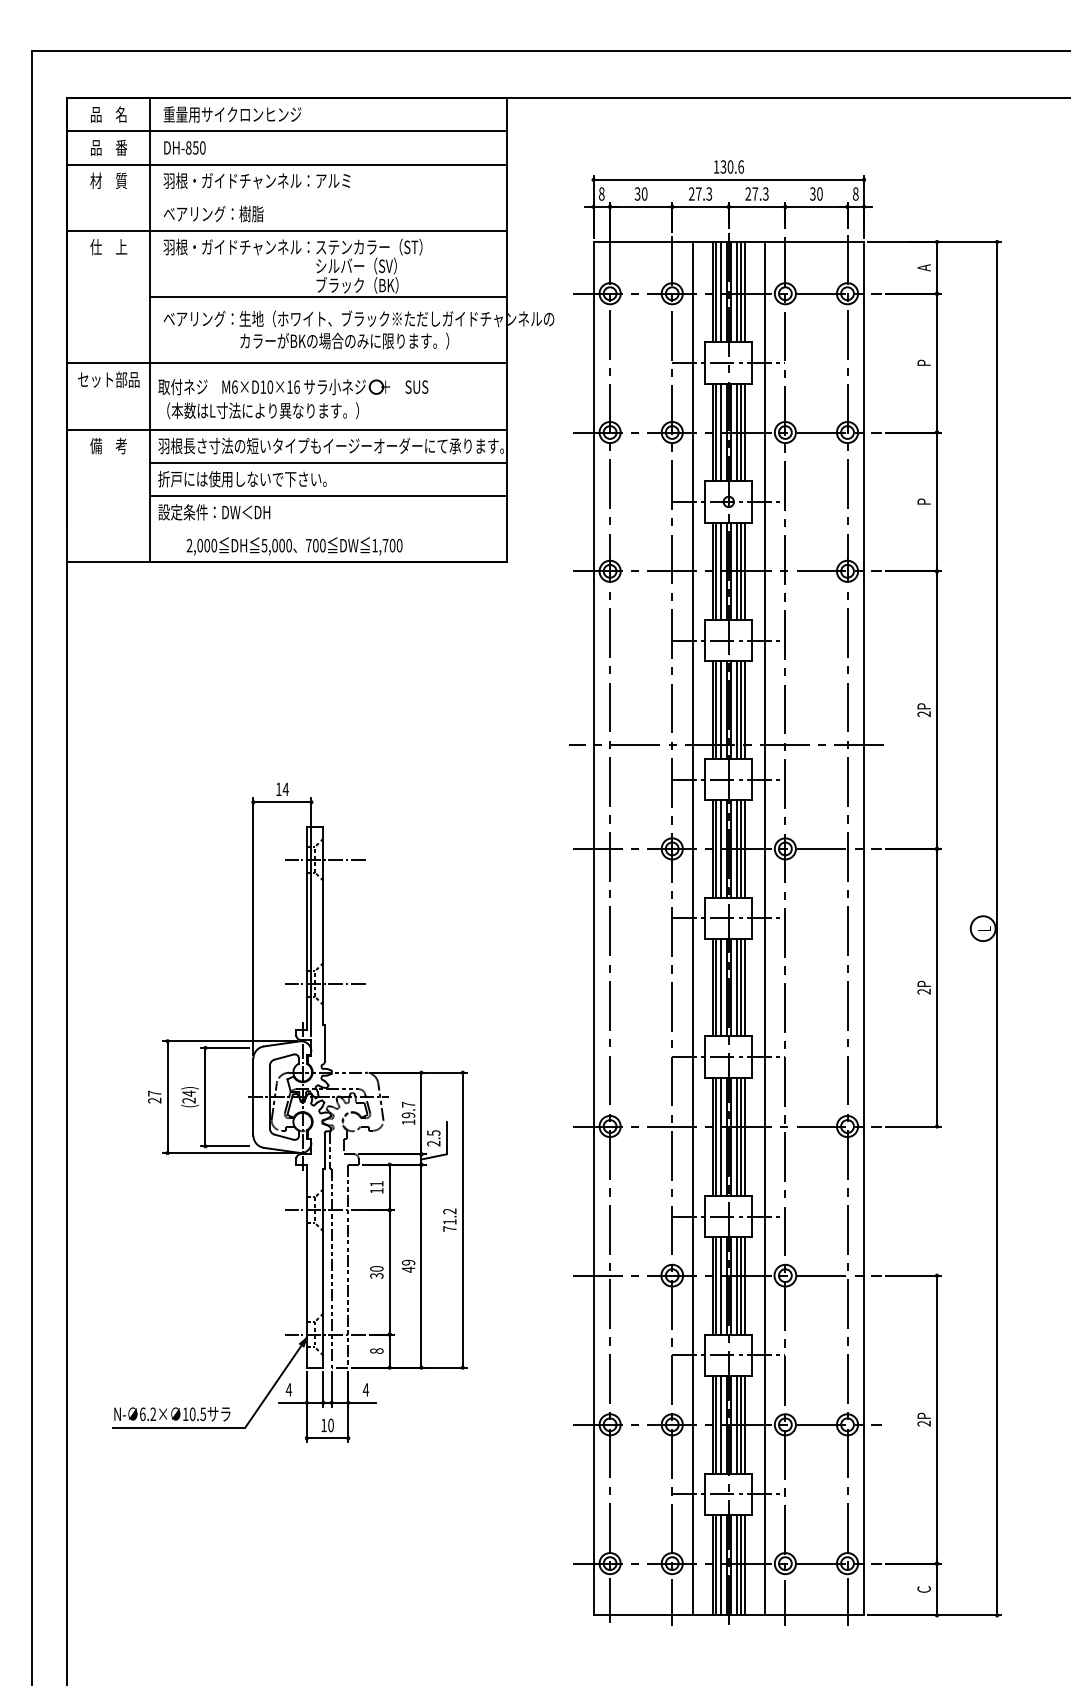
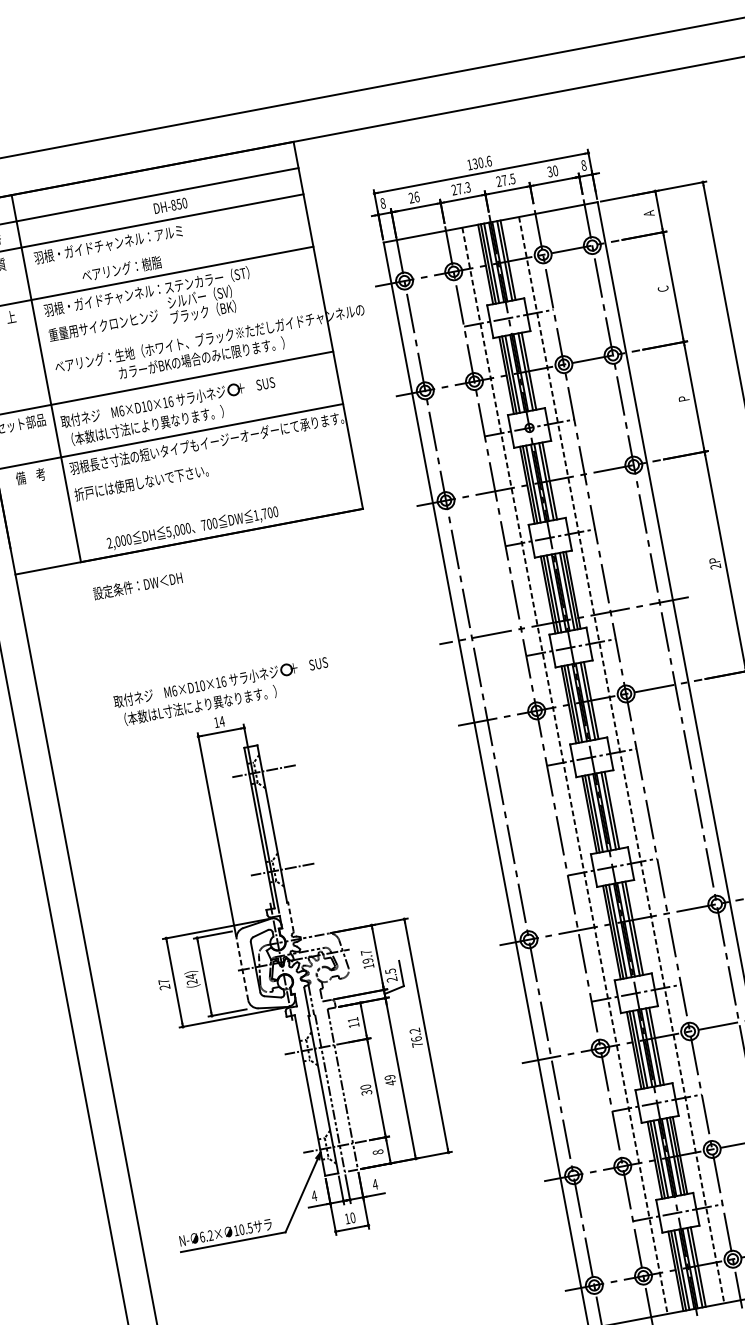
text: (232, 114) -> (103, 325), moved
text: (184, 147) -> (170, 205), moved
text: (765, 192) -> (512, 177), 27.3 -> 27.5
text: (640, 193) -> (413, 197), 30 -> 26
text: (213, 213) -> (121, 268), moved
line: (744, 291) -> (510, 259), removed
line: (328, 297) -> (182, 326), removed
text: (923, 362) -> (662, 288), P -> C
line: (744, 432) -> (531, 370), removed
line: (328, 462) -> (207, 456), removed
line: (328, 495) -> (211, 482), removed
text: (214, 512) -> (138, 585), moved
line: (744, 571) -> (552, 480), removed
part: (293, 752) -> (222, 691), added
line: (744, 848) -> (593, 699), removed
line: (692, 928) -> (564, 770), solid -> dashed
line: (764, 928) -> (621, 760), solid -> dashed
line: (744, 987) -> (614, 809), removed
line: (324, 1043) -> (290, 916), solid -> dashed
line: (253, 1096) -> (242, 969), solid -> dashed
line: (744, 1136) -> (636, 927), removed
text: (449, 1221) -> (416, 1038), 71.2 -> 76.2
line: (744, 1285) -> (659, 1045), removed
line: (744, 1564) -> (700, 1266), removed

